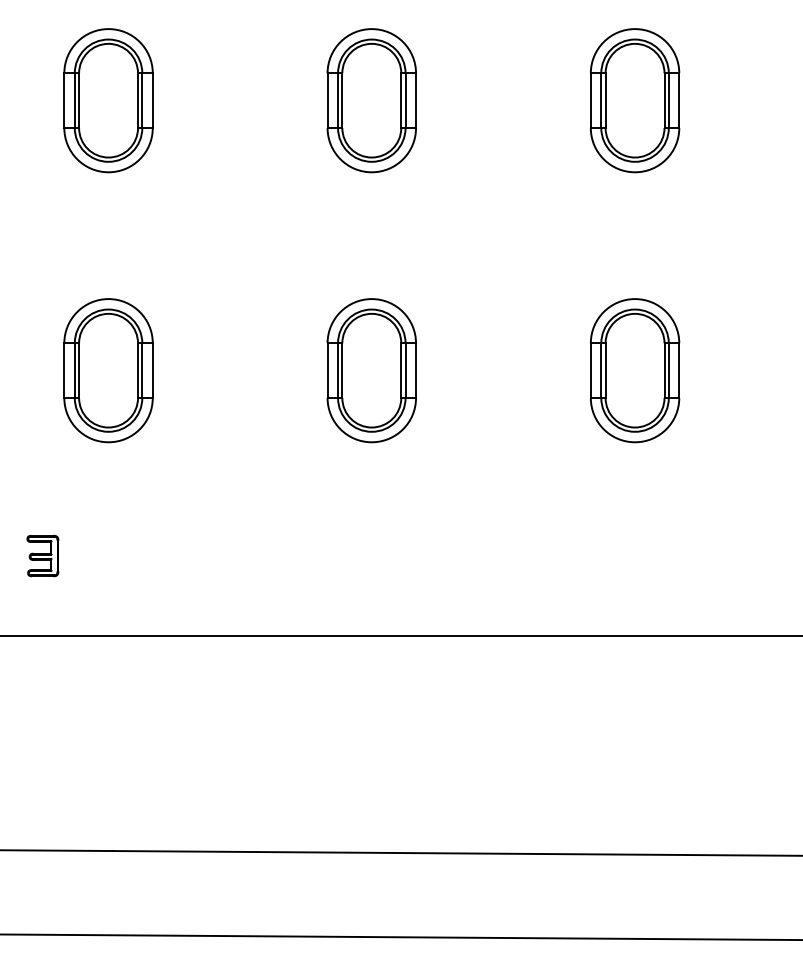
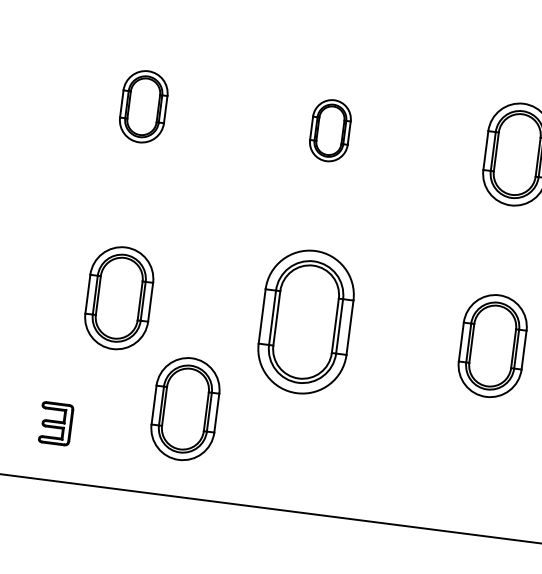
part: (108, 100) -> (143, 106), size x0.7
part: (371, 100) -> (330, 130), size x0.6
part: (371, 370) -> (305, 322), size x1.4
part: (220, 512) -> (185, 409), added
part: (42, 555) -> (55, 423), size x1.4

